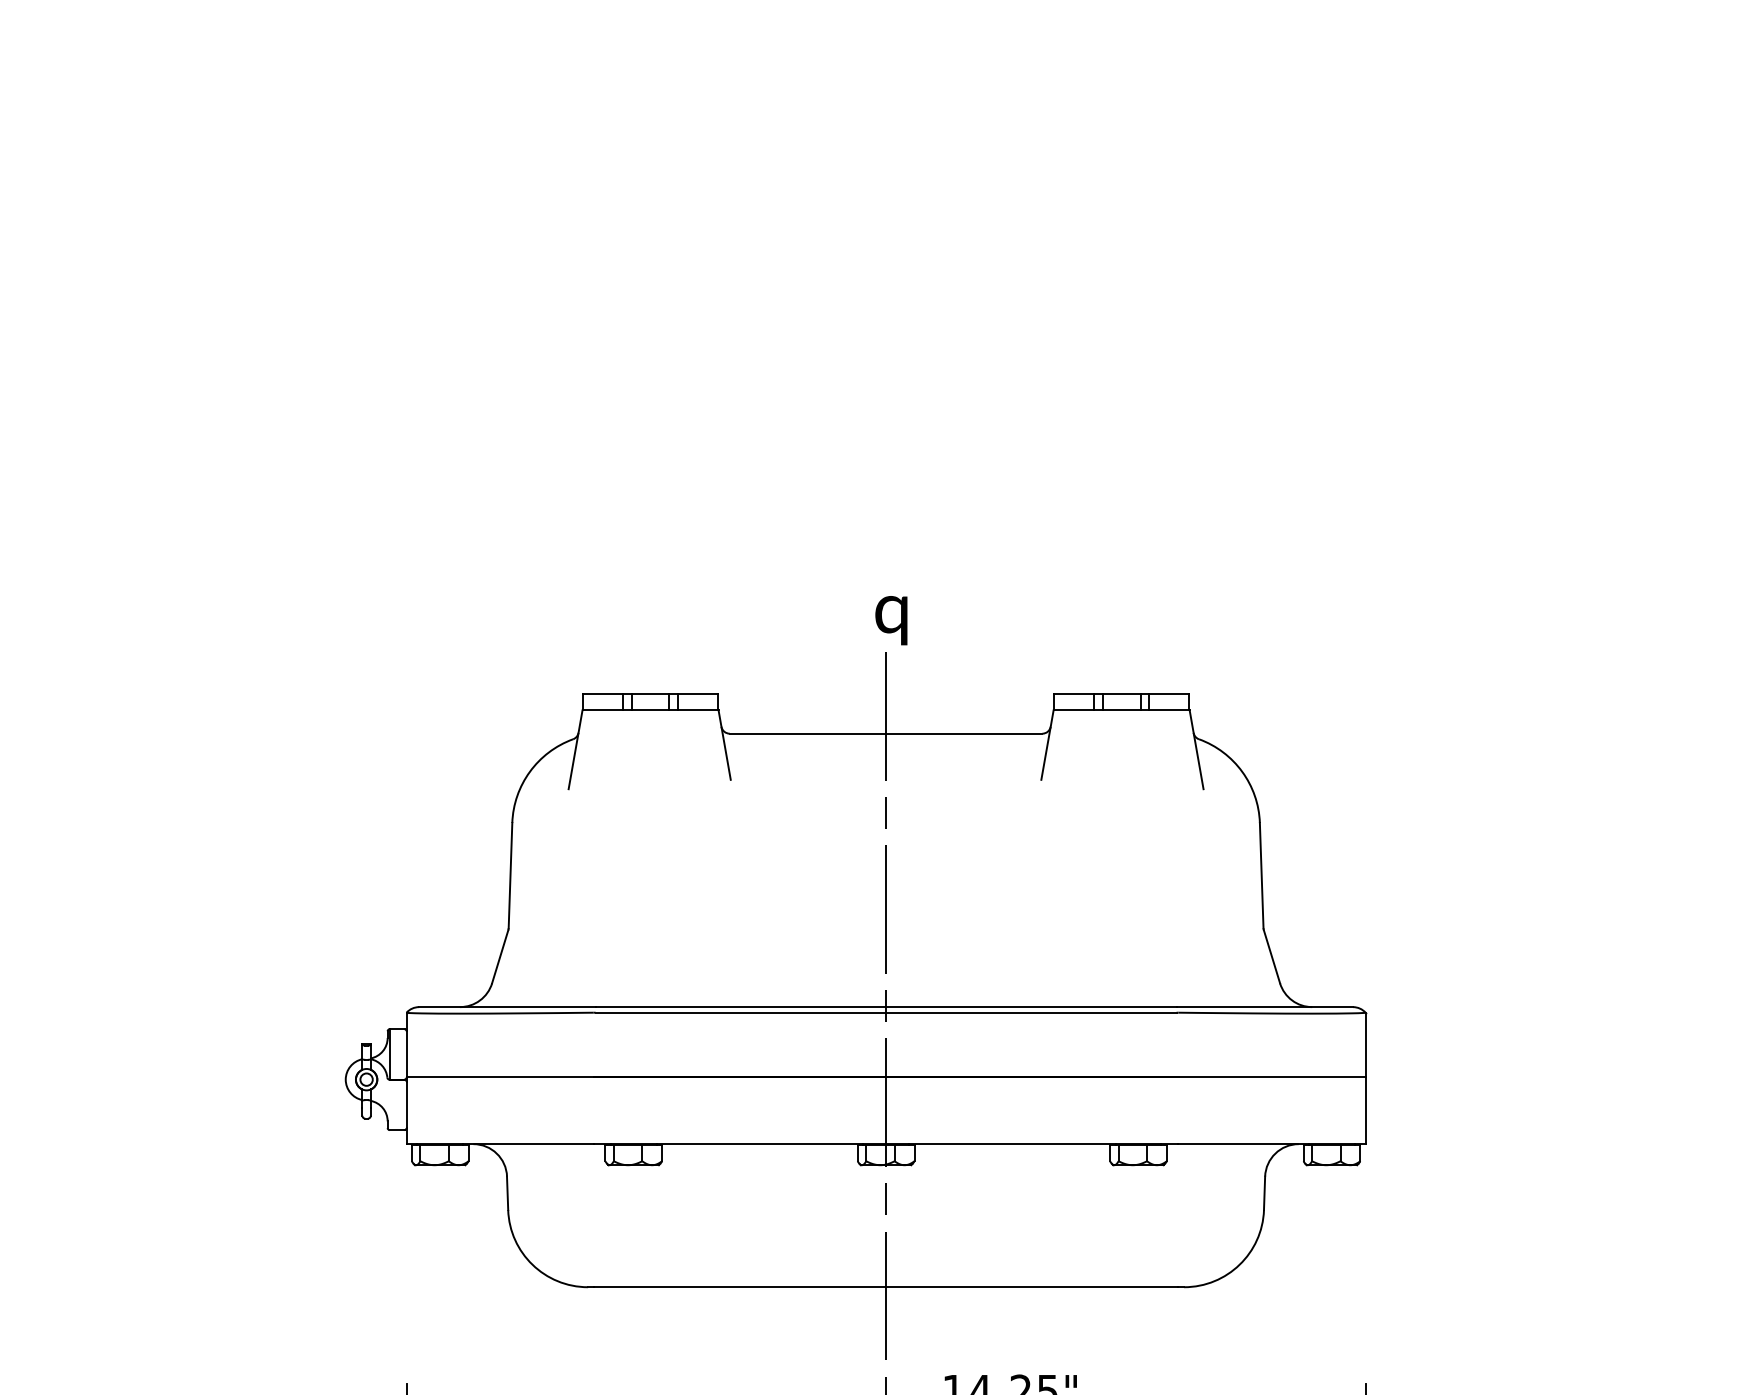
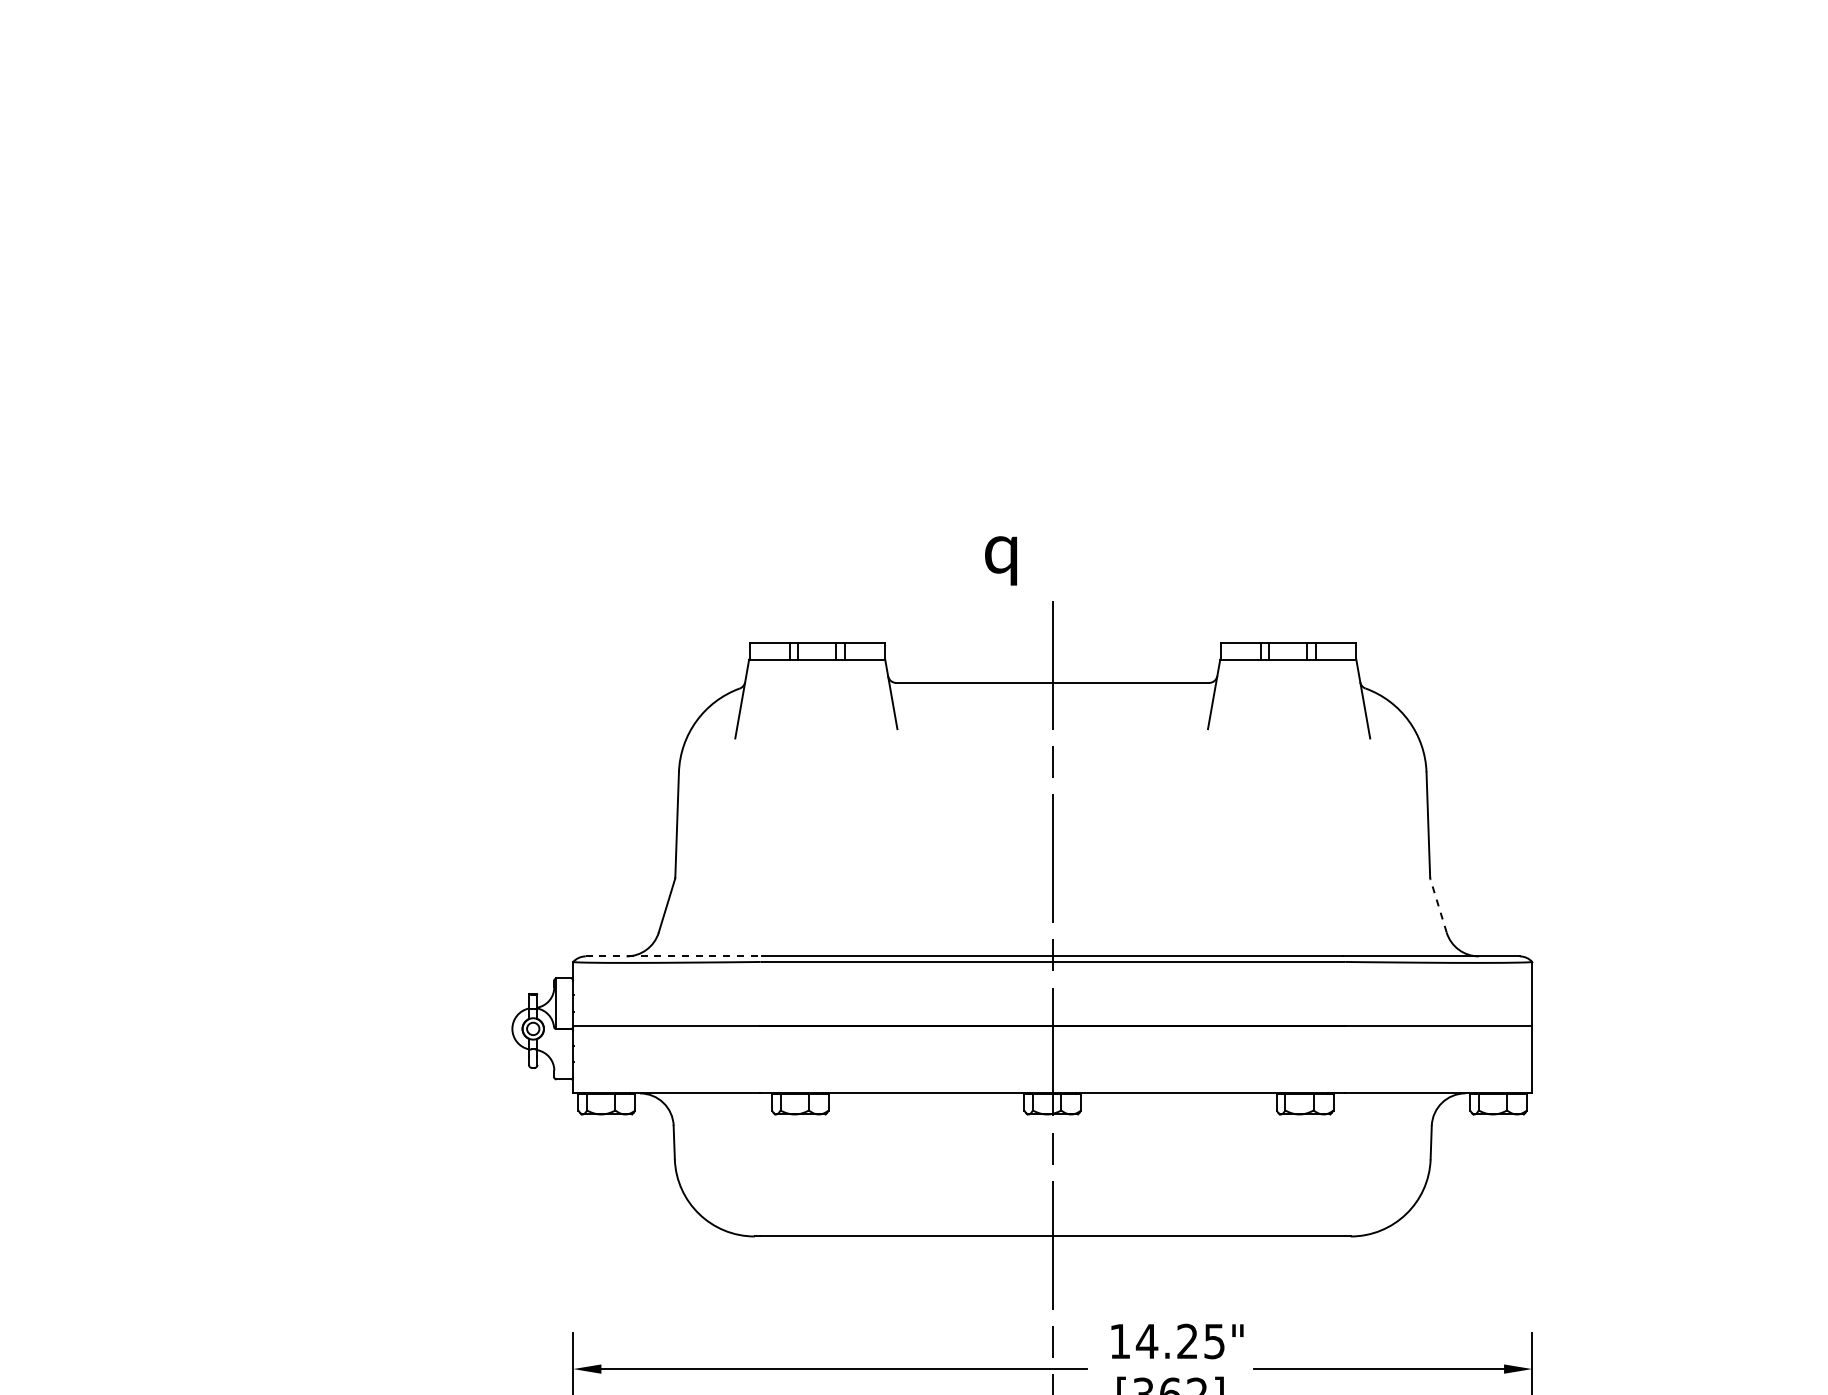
text: (890, 620) -> (1000, 560), moved
line: (1271, 957) -> (1438, 906), solid -> dashed
line: (507, 1007) -> (674, 956), solid -> dashed

